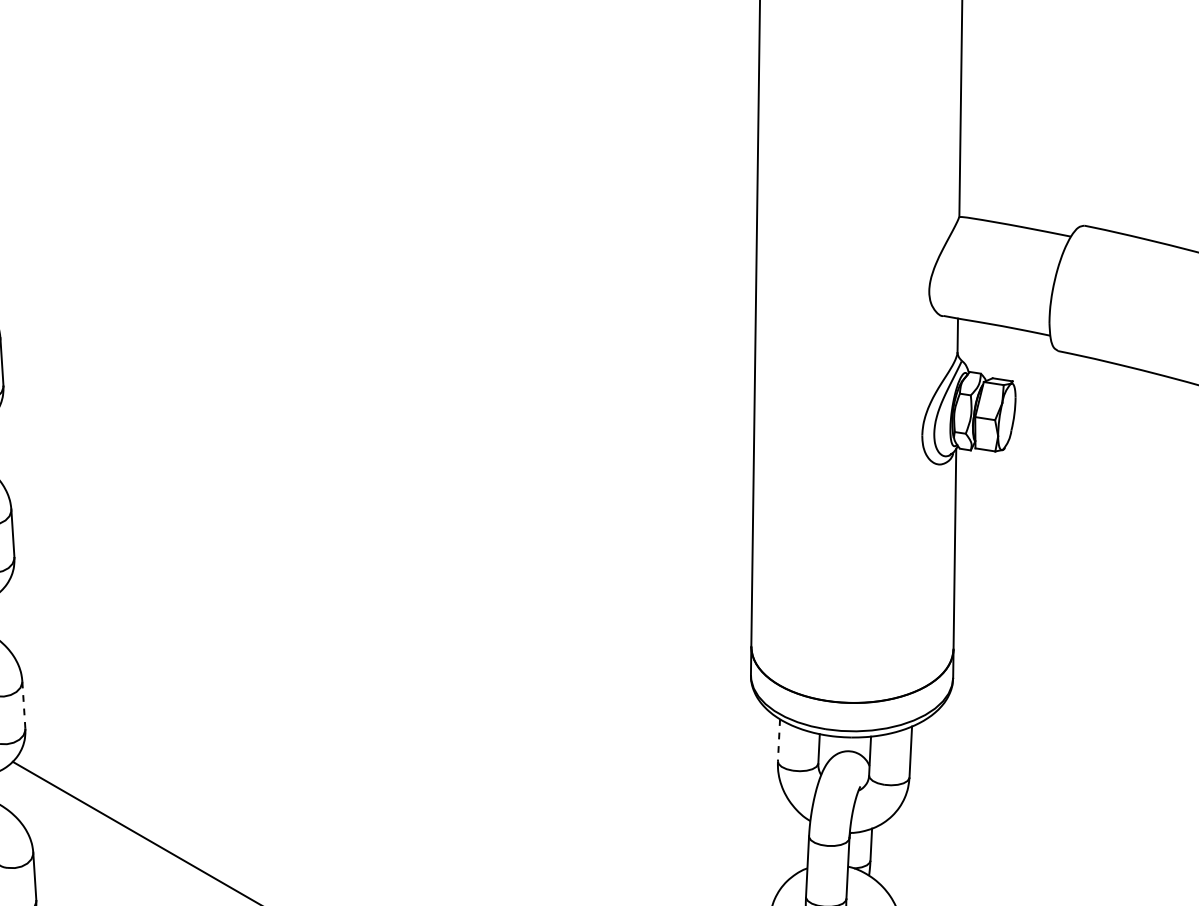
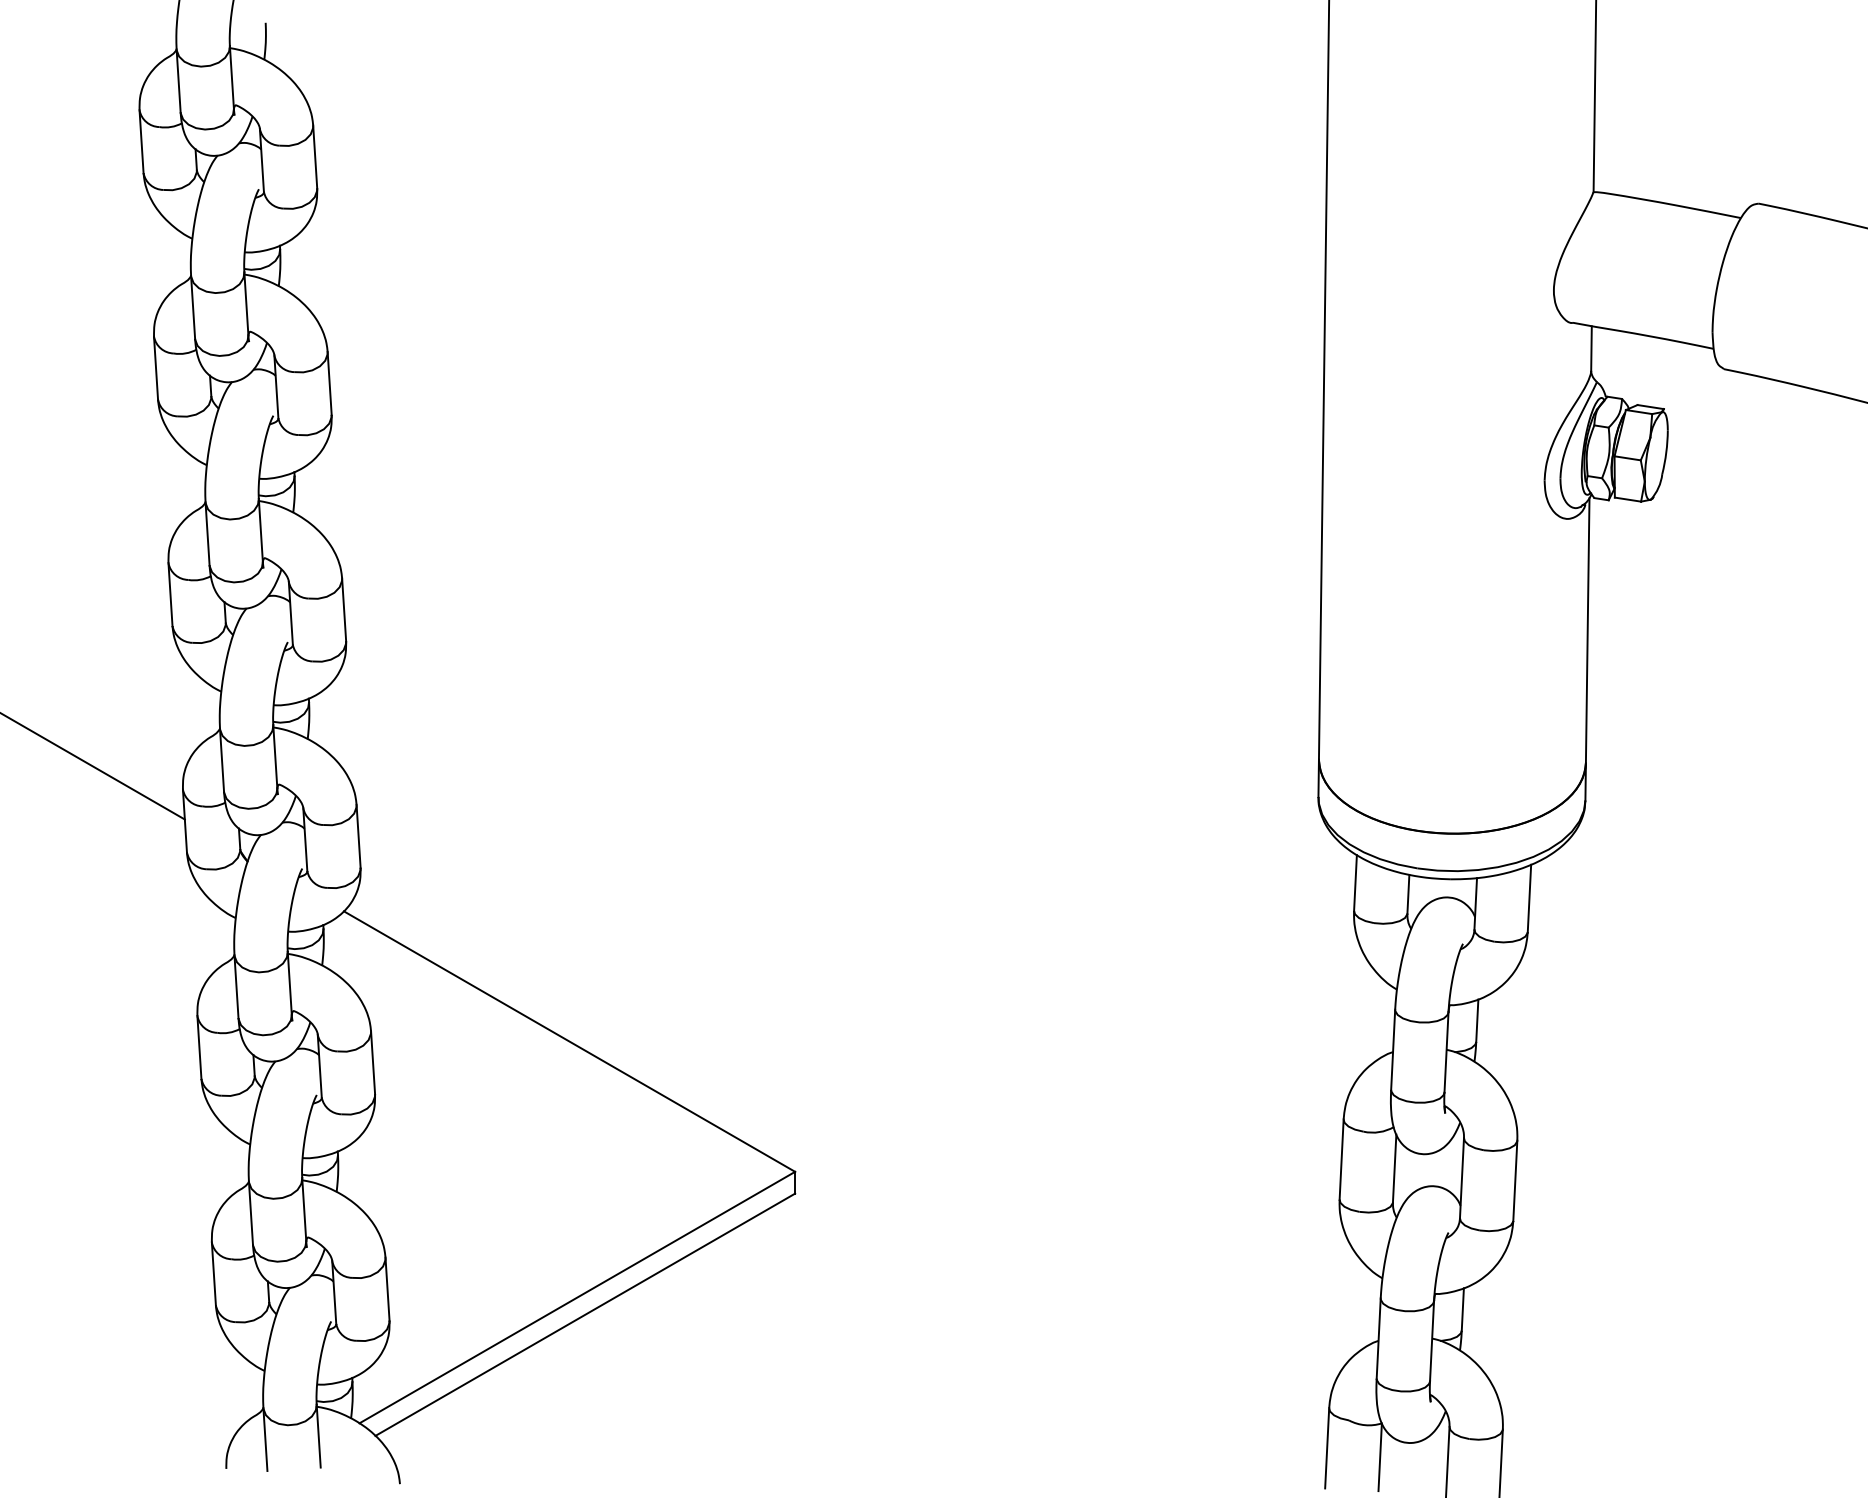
line: (23, 705) -> (358, 836), dashed -> solid
line: (779, 740) -> (1355, 883), dashed -> solid

